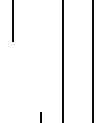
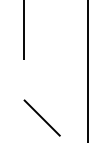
line: (27, 85) -> (42, 117), added

